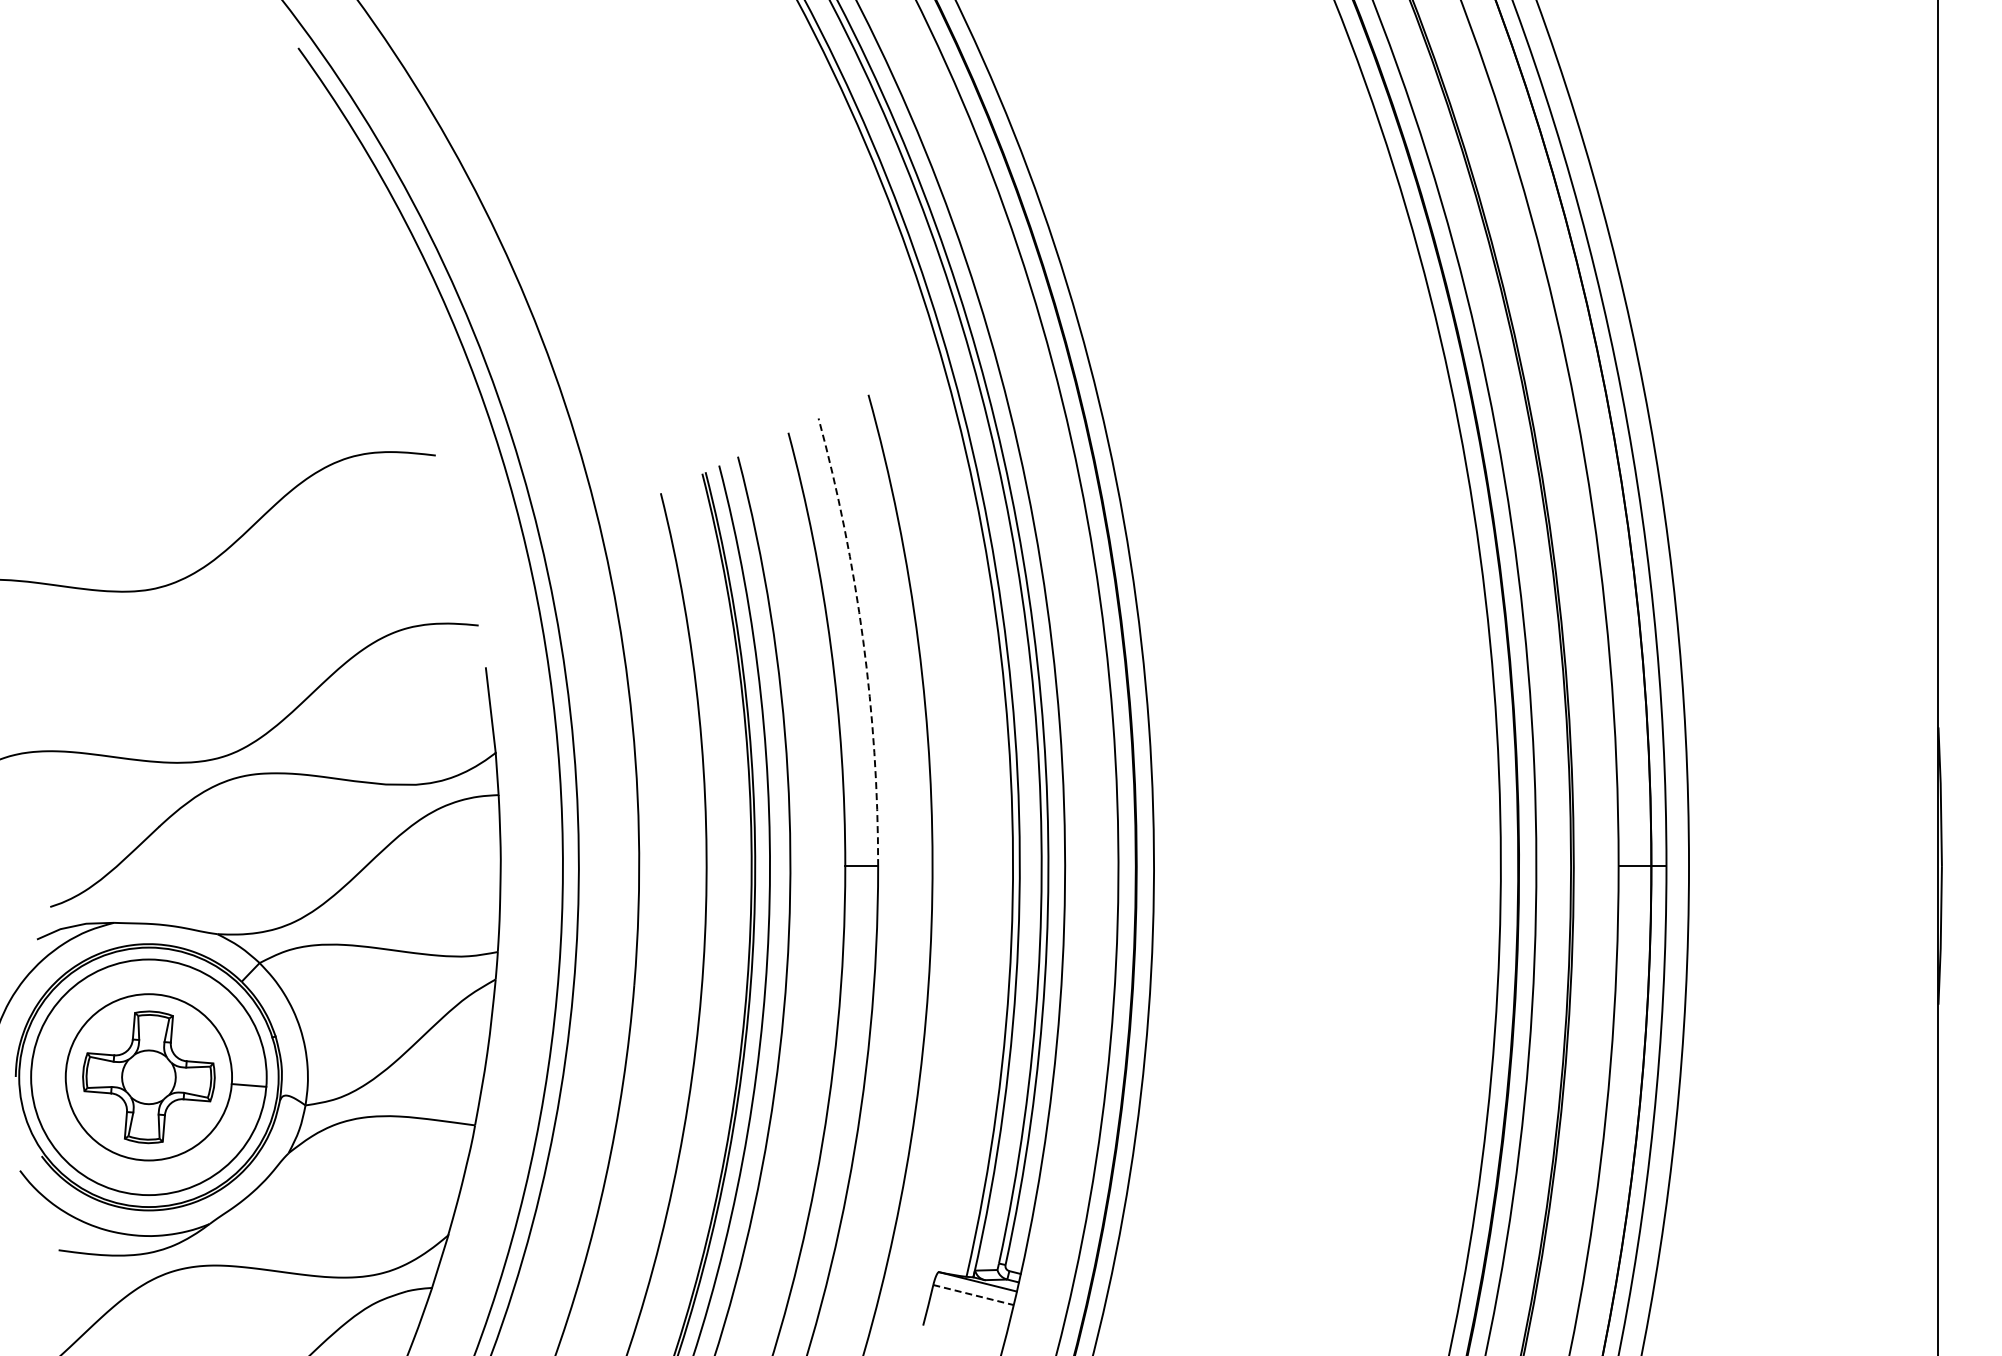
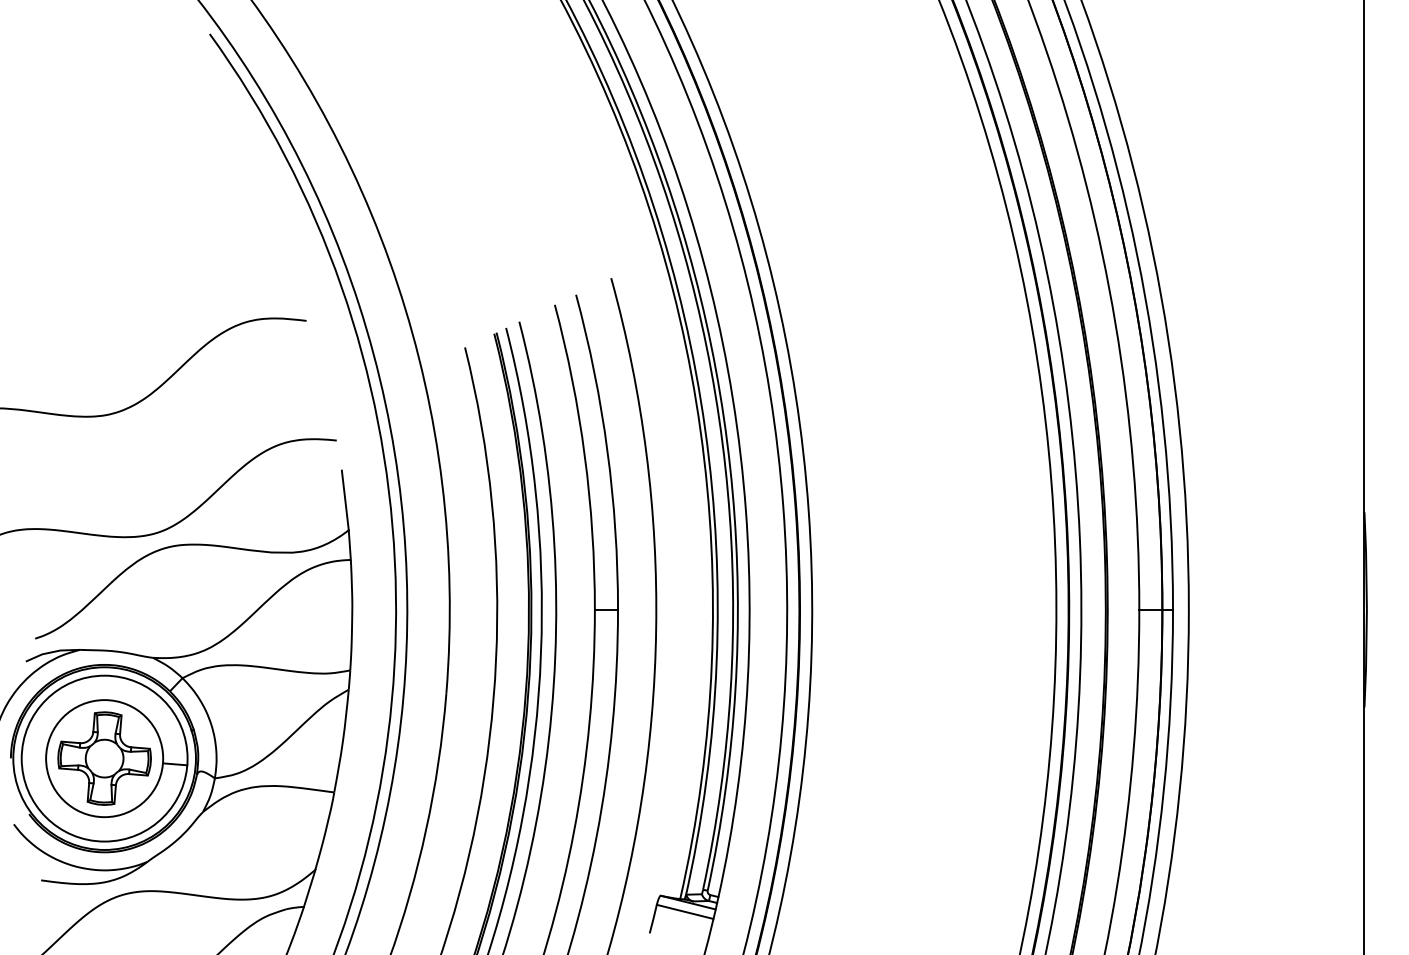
arc: (863, 640) -> (607, 451), dashed -> solid
line: (973, 1295) -> (685, 912), dashed -> solid

